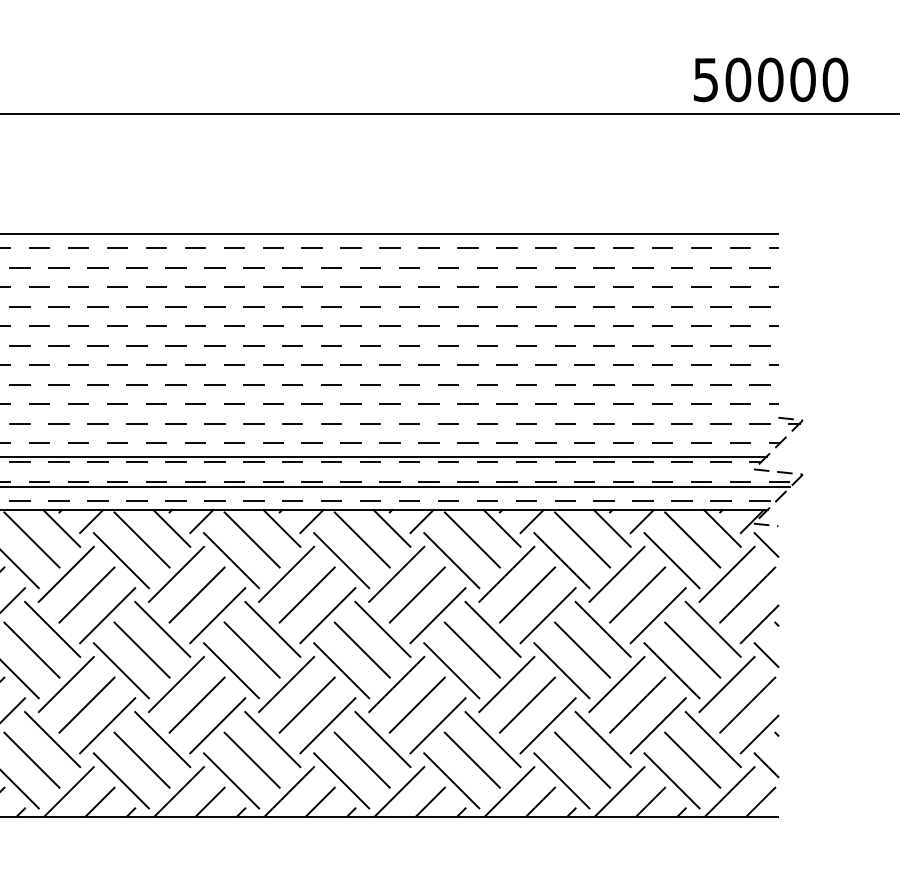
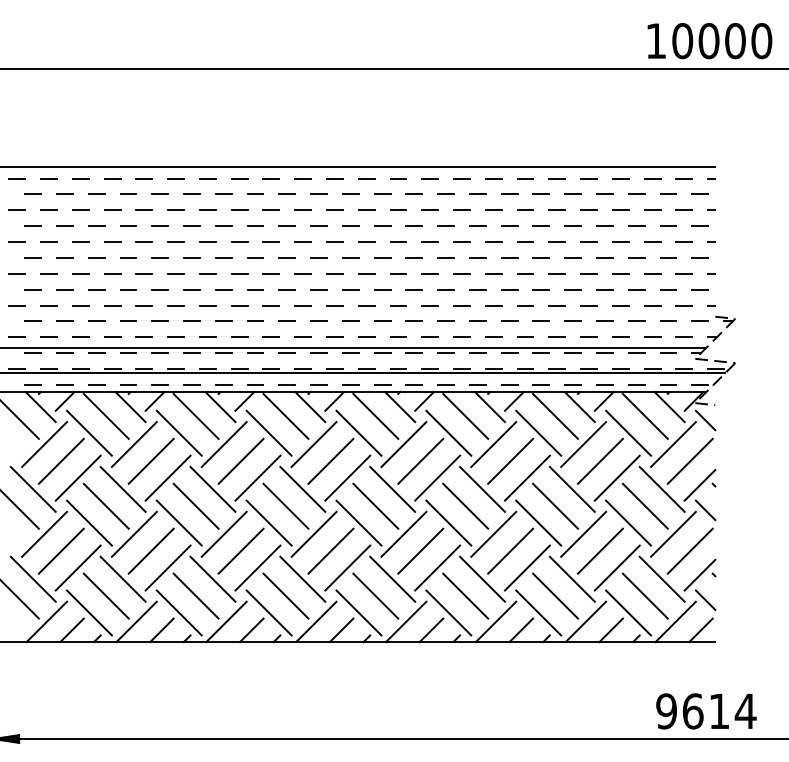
text: (705, 80) -> (655, 41), 50000 -> 10000

